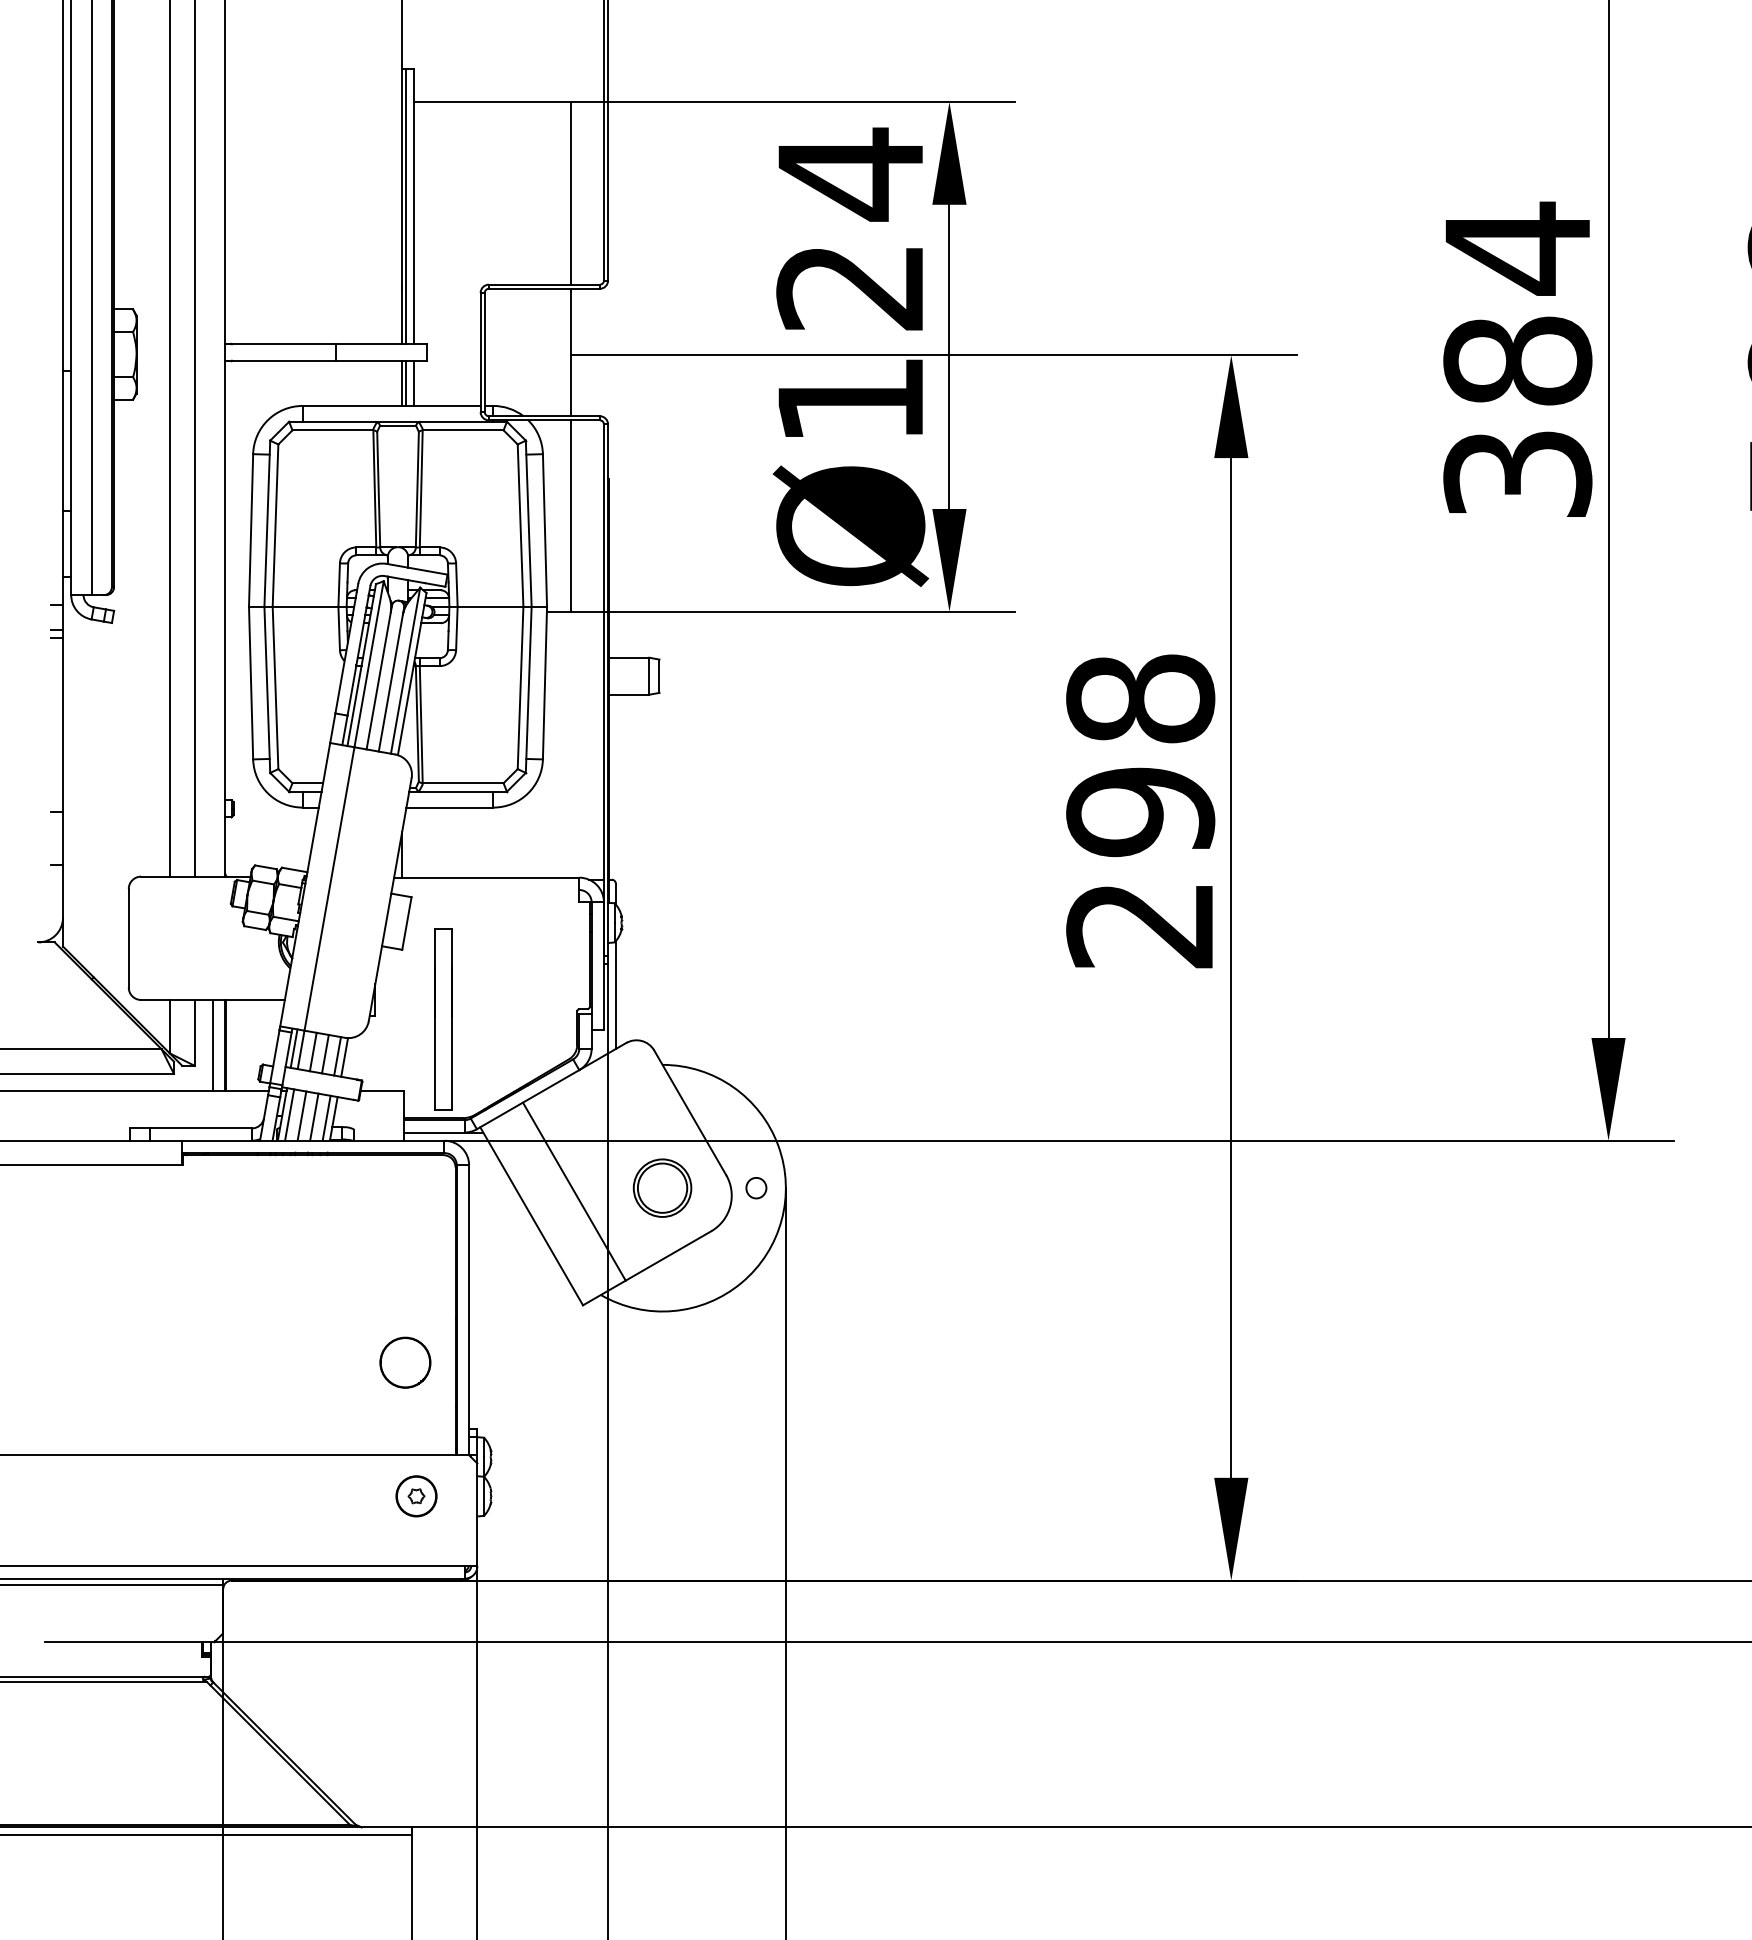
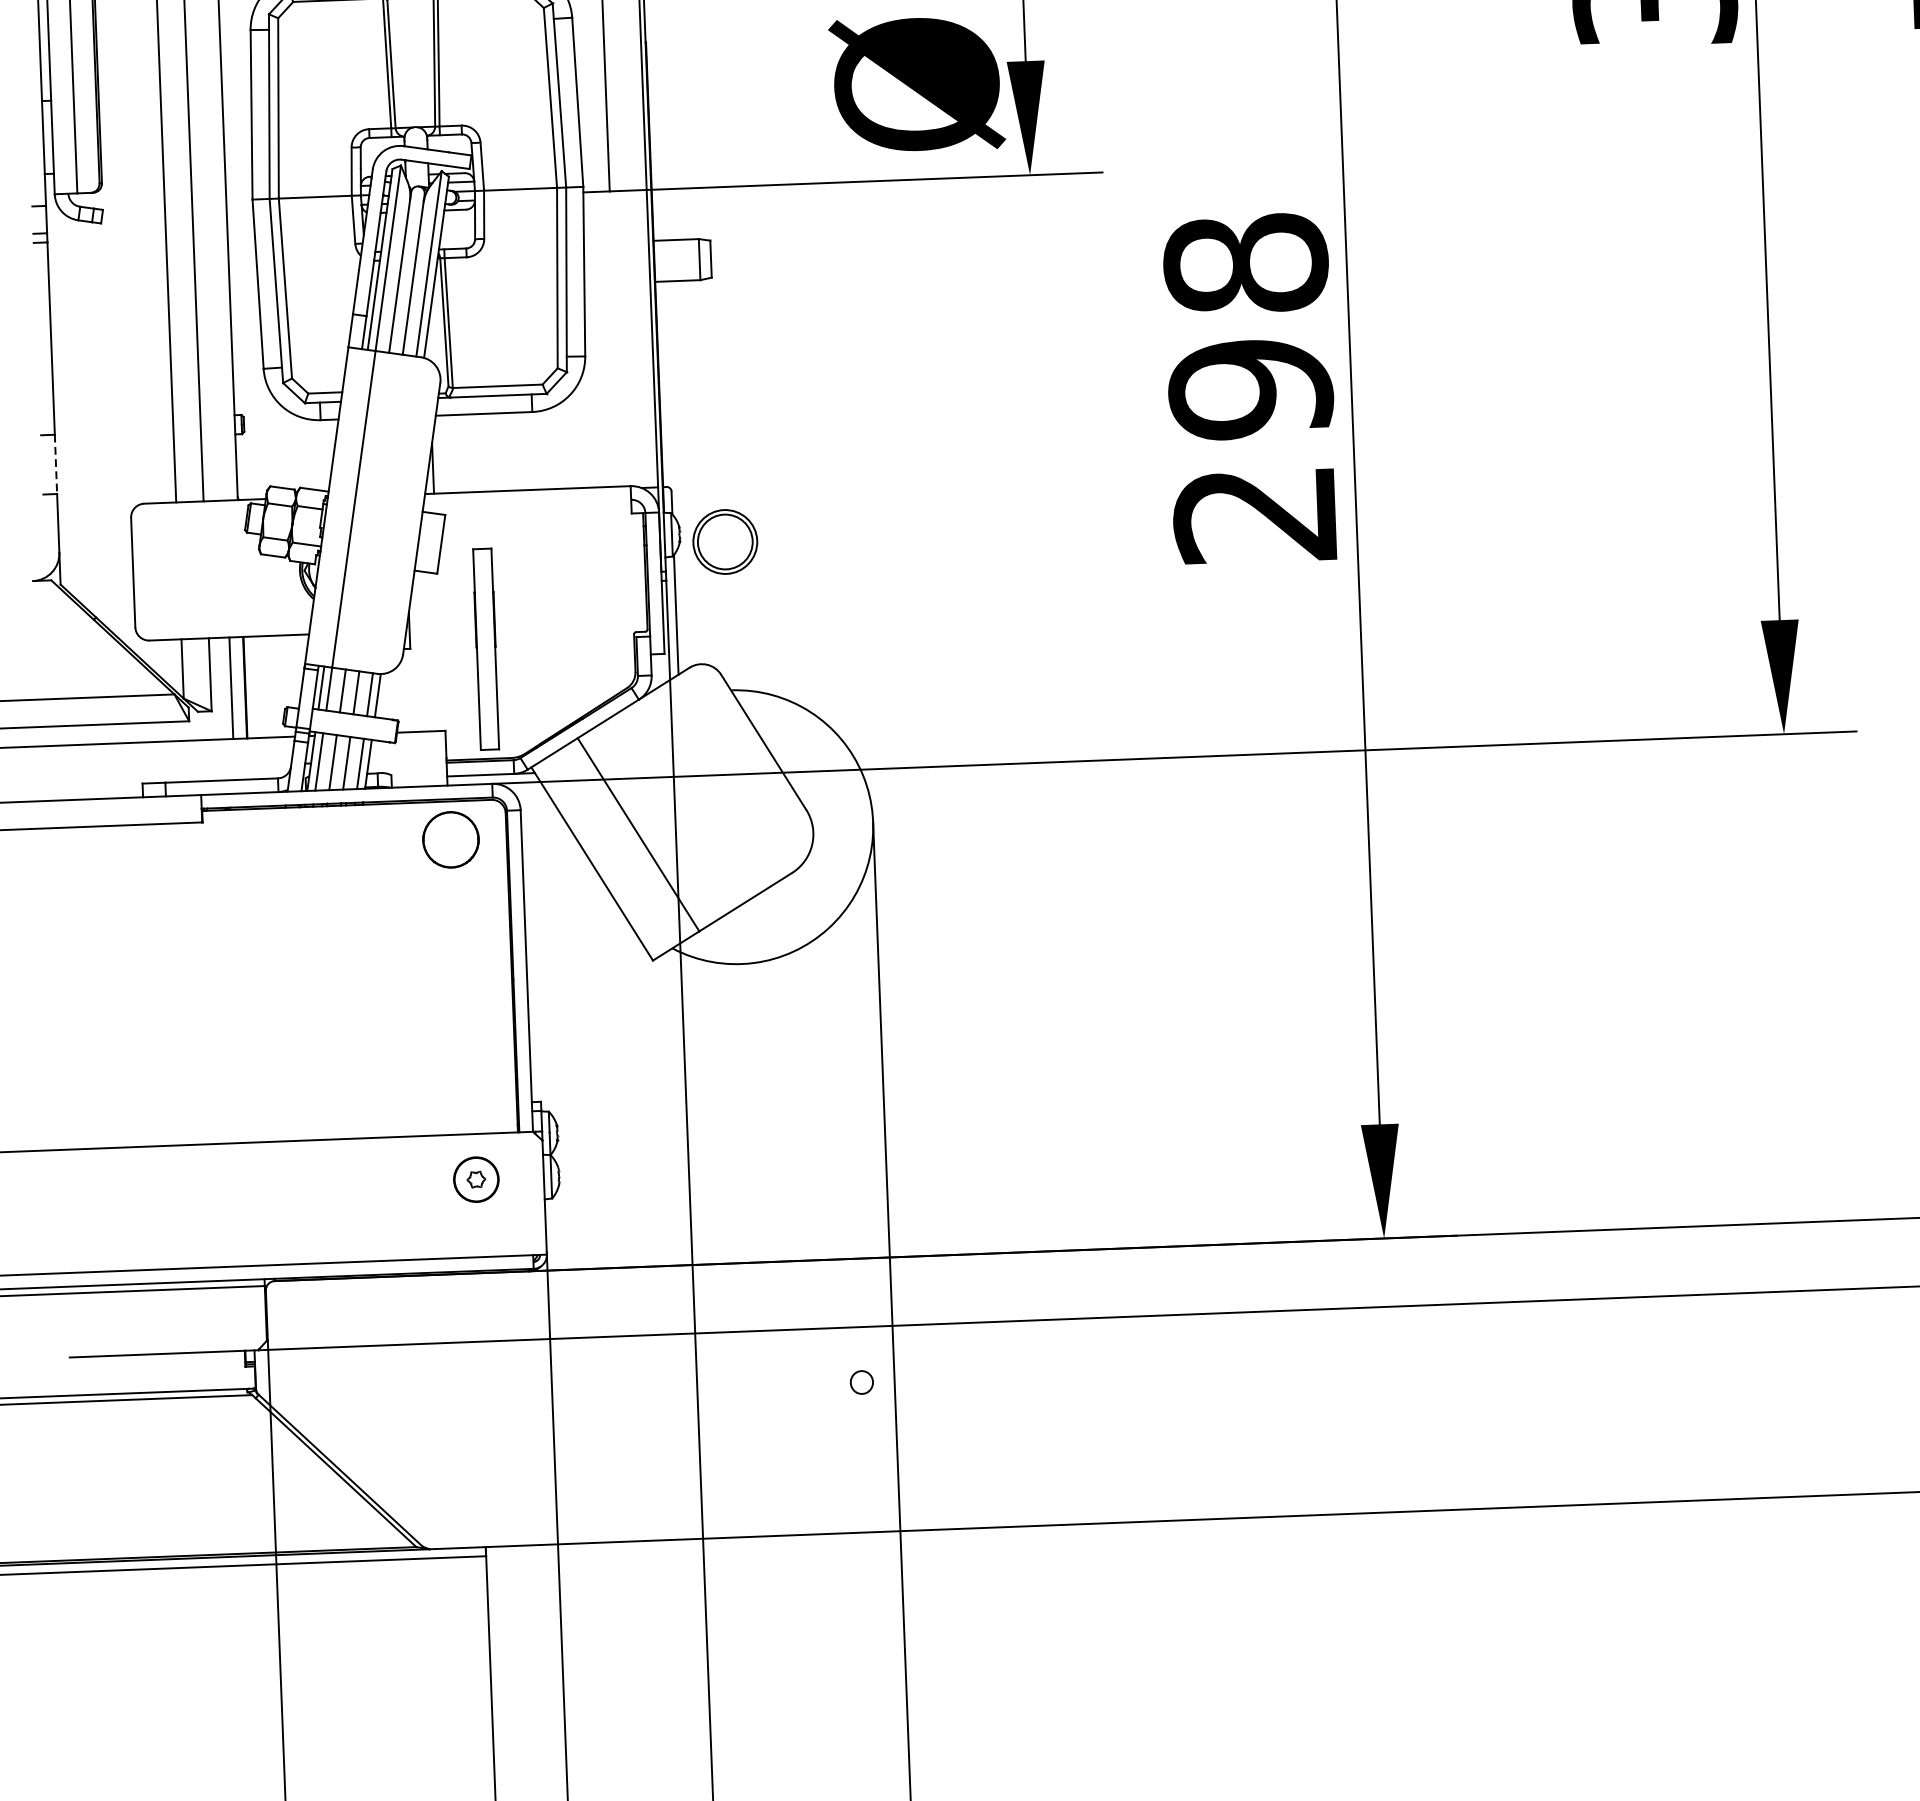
line: (63, 838) -> (56, 464), solid -> dashed
part: (662, 1187) -> (725, 541), moved
part: (756, 1188) -> (862, 1382), moved
circle: (405, 1362) -> (451, 839), moved

